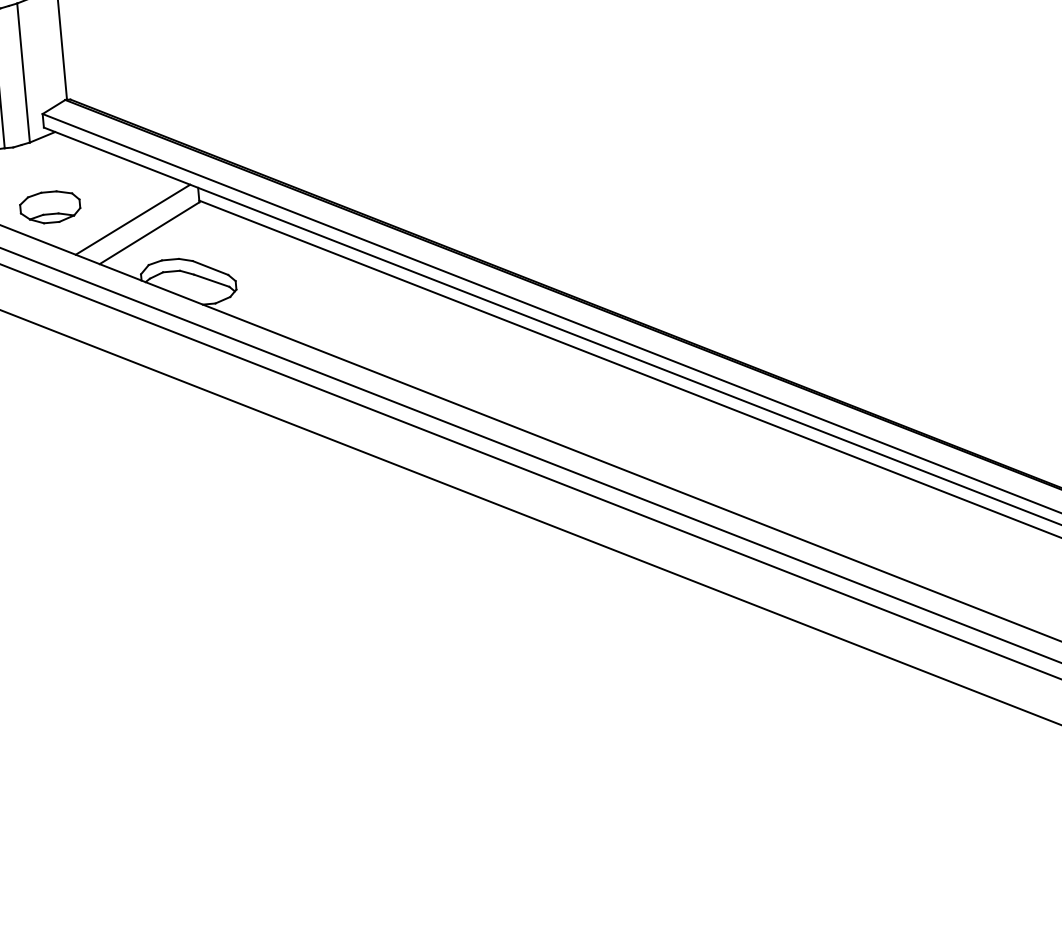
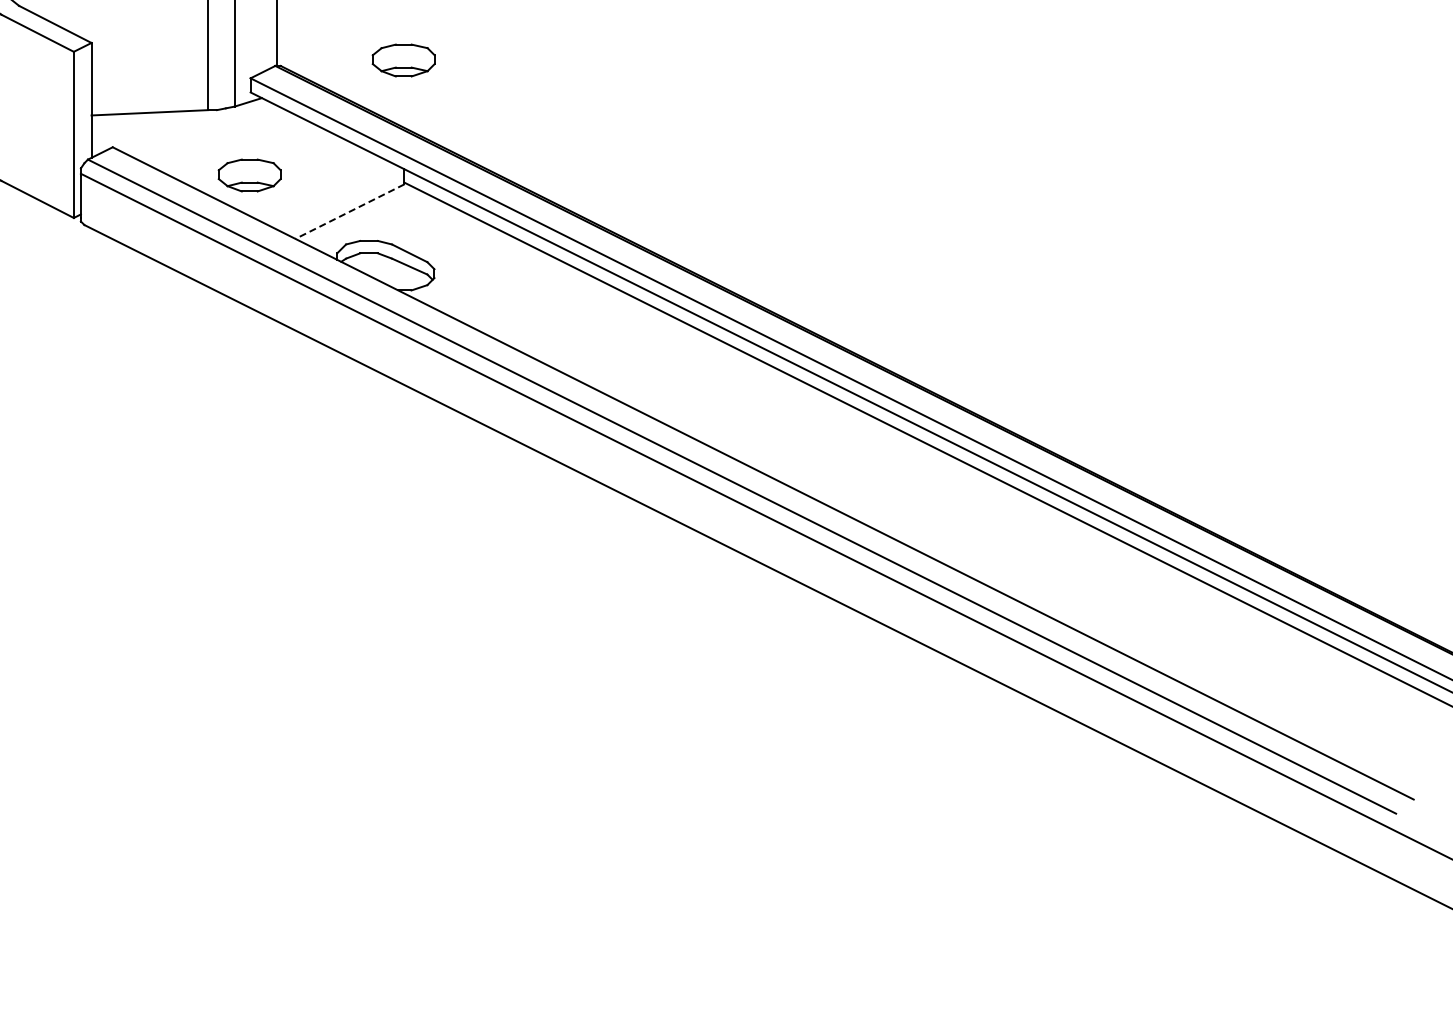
part: (187, 83) -> (403, 60), added
line: (132, 219) -> (333, 195), removed
line: (149, 233) -> (349, 211), solid -> dashed

